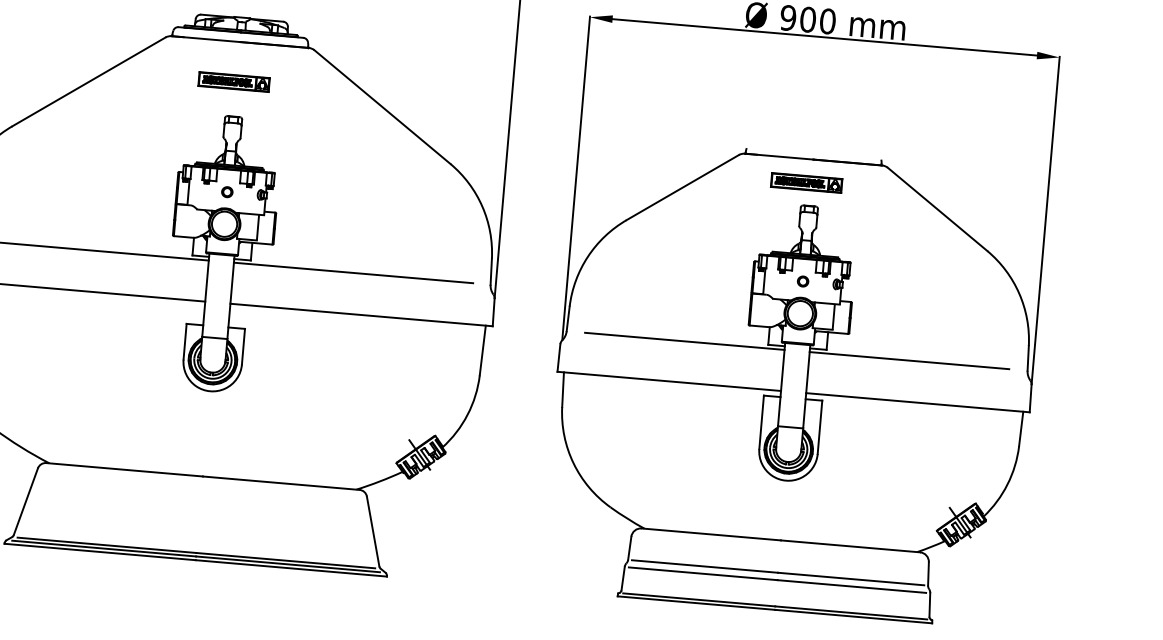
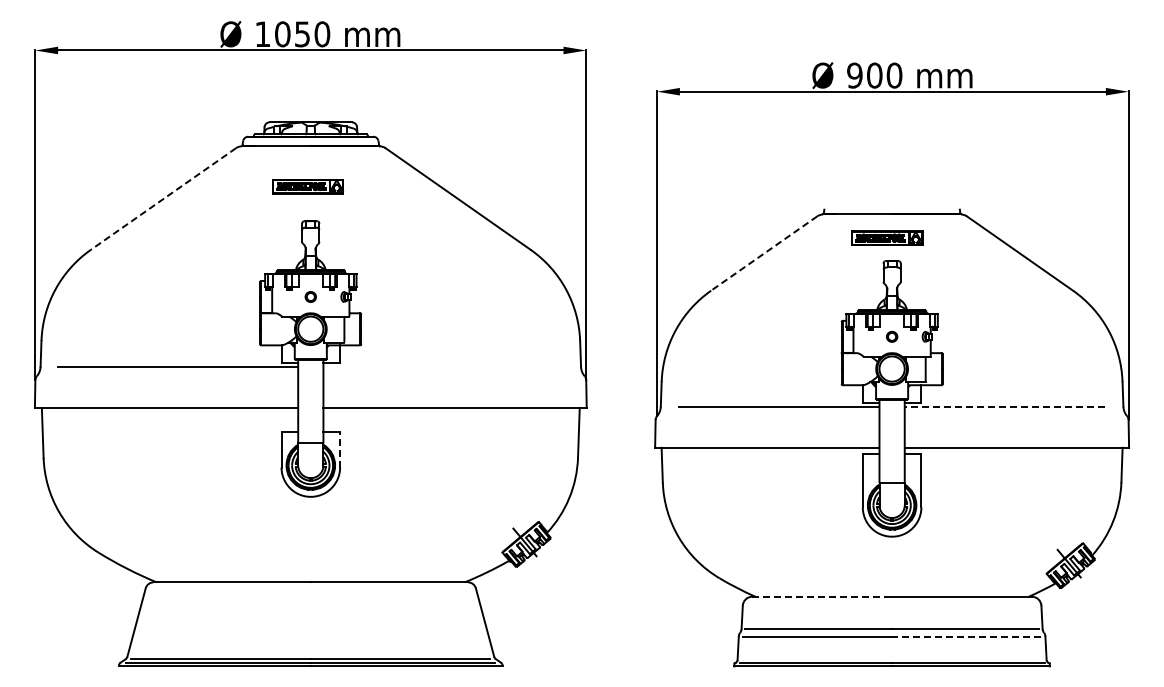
line: (88, 81) -> (163, 198), solid -> dashed
line: (683, 187) -> (764, 253), solid -> dashed
line: (353, 272) -> (443, 366), removed
line: (243, 346) -> (340, 449), solid -> dashed
line: (909, 360) -> (1004, 406), solid -> dashed
line: (711, 534) -> (822, 596), solid -> dashed
line: (851, 586) -> (966, 636), solid -> dashed

